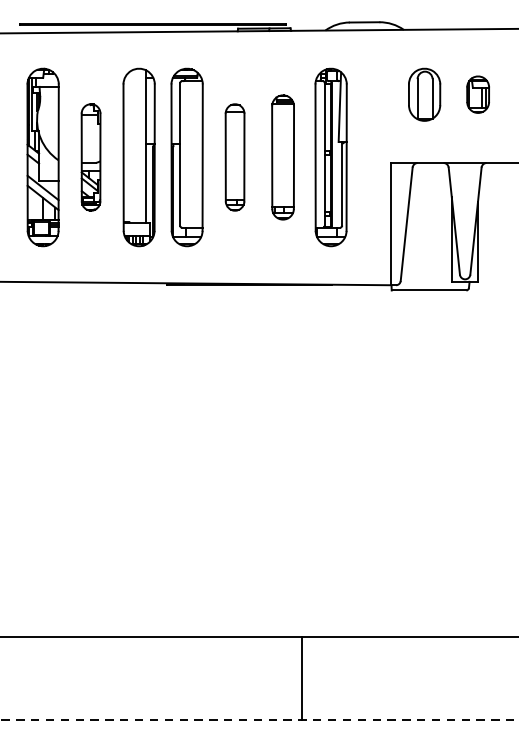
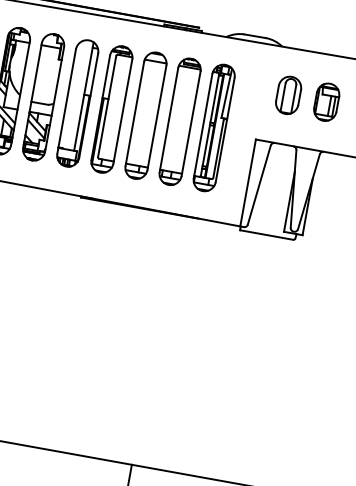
part: (477, 94) -> (326, 101), size x1.43
part: (90, 157) -> (43, 97), size x1.67
part: (234, 157) -> (145, 115), size x1.67
part: (282, 157) -> (179, 121), size x1.43

